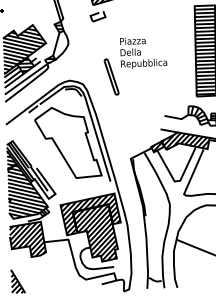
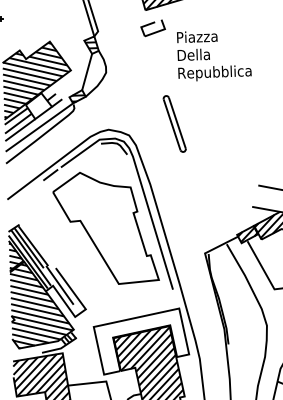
text: (143, 52) -> (214, 55), moved
hatch: (26, 65) -> (39, 105), removed
hatch: (90, 213) -> (141, 340), removed

